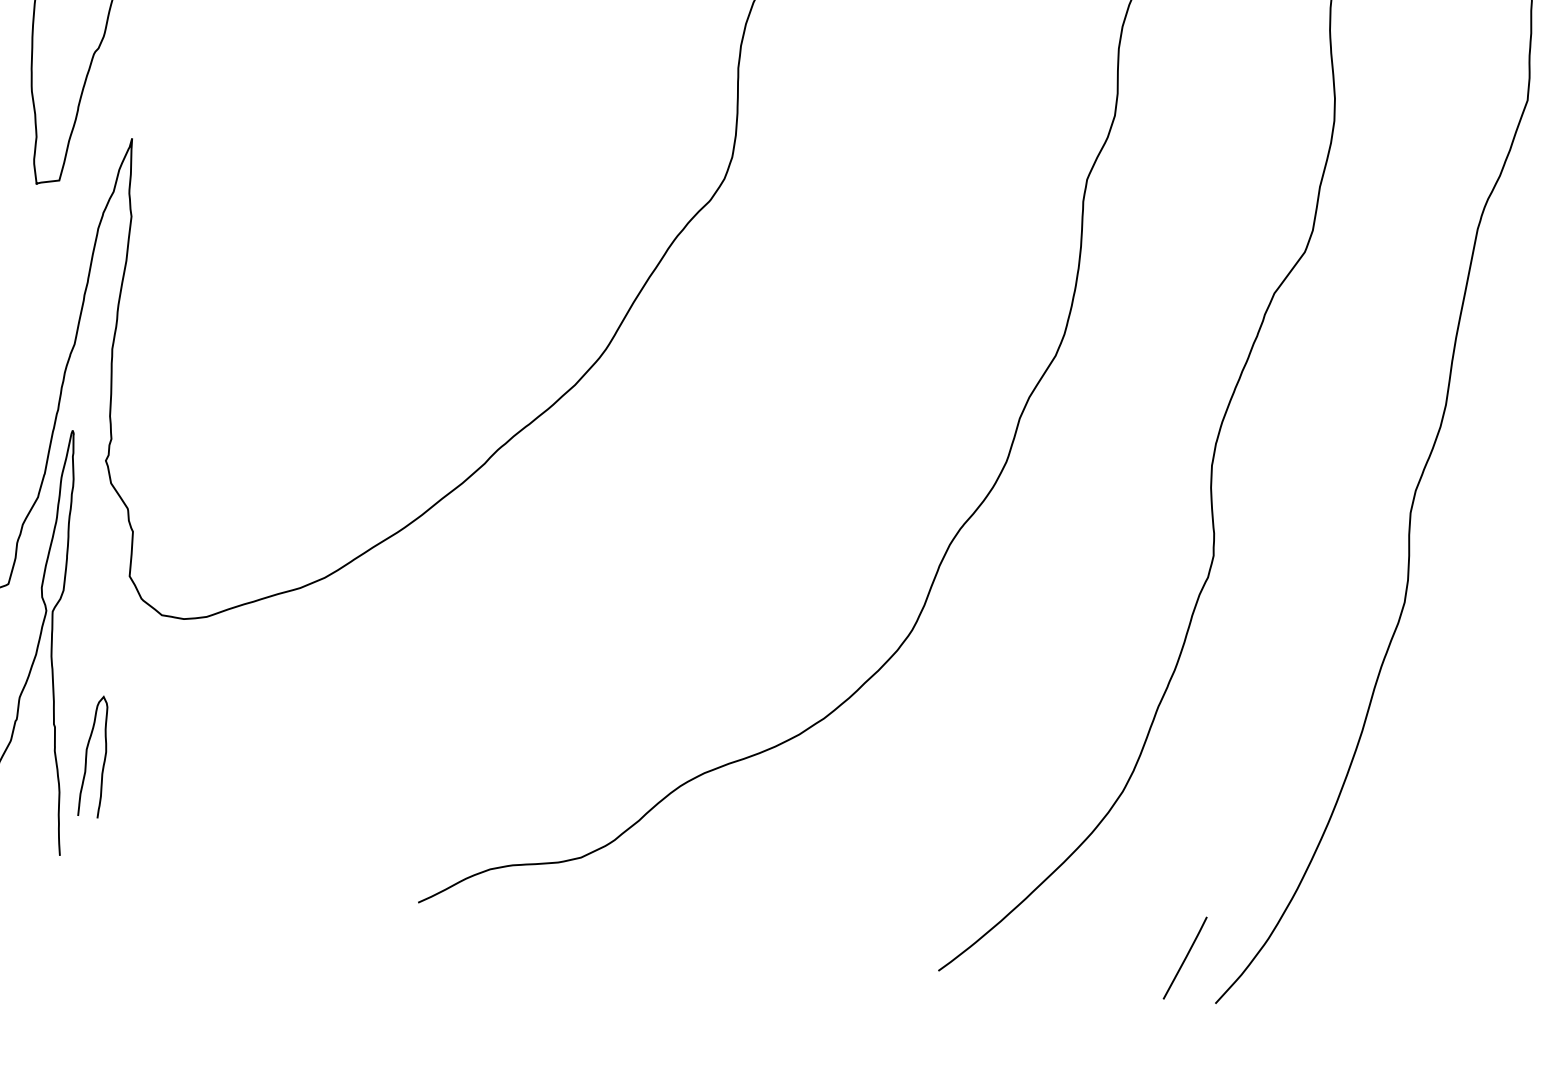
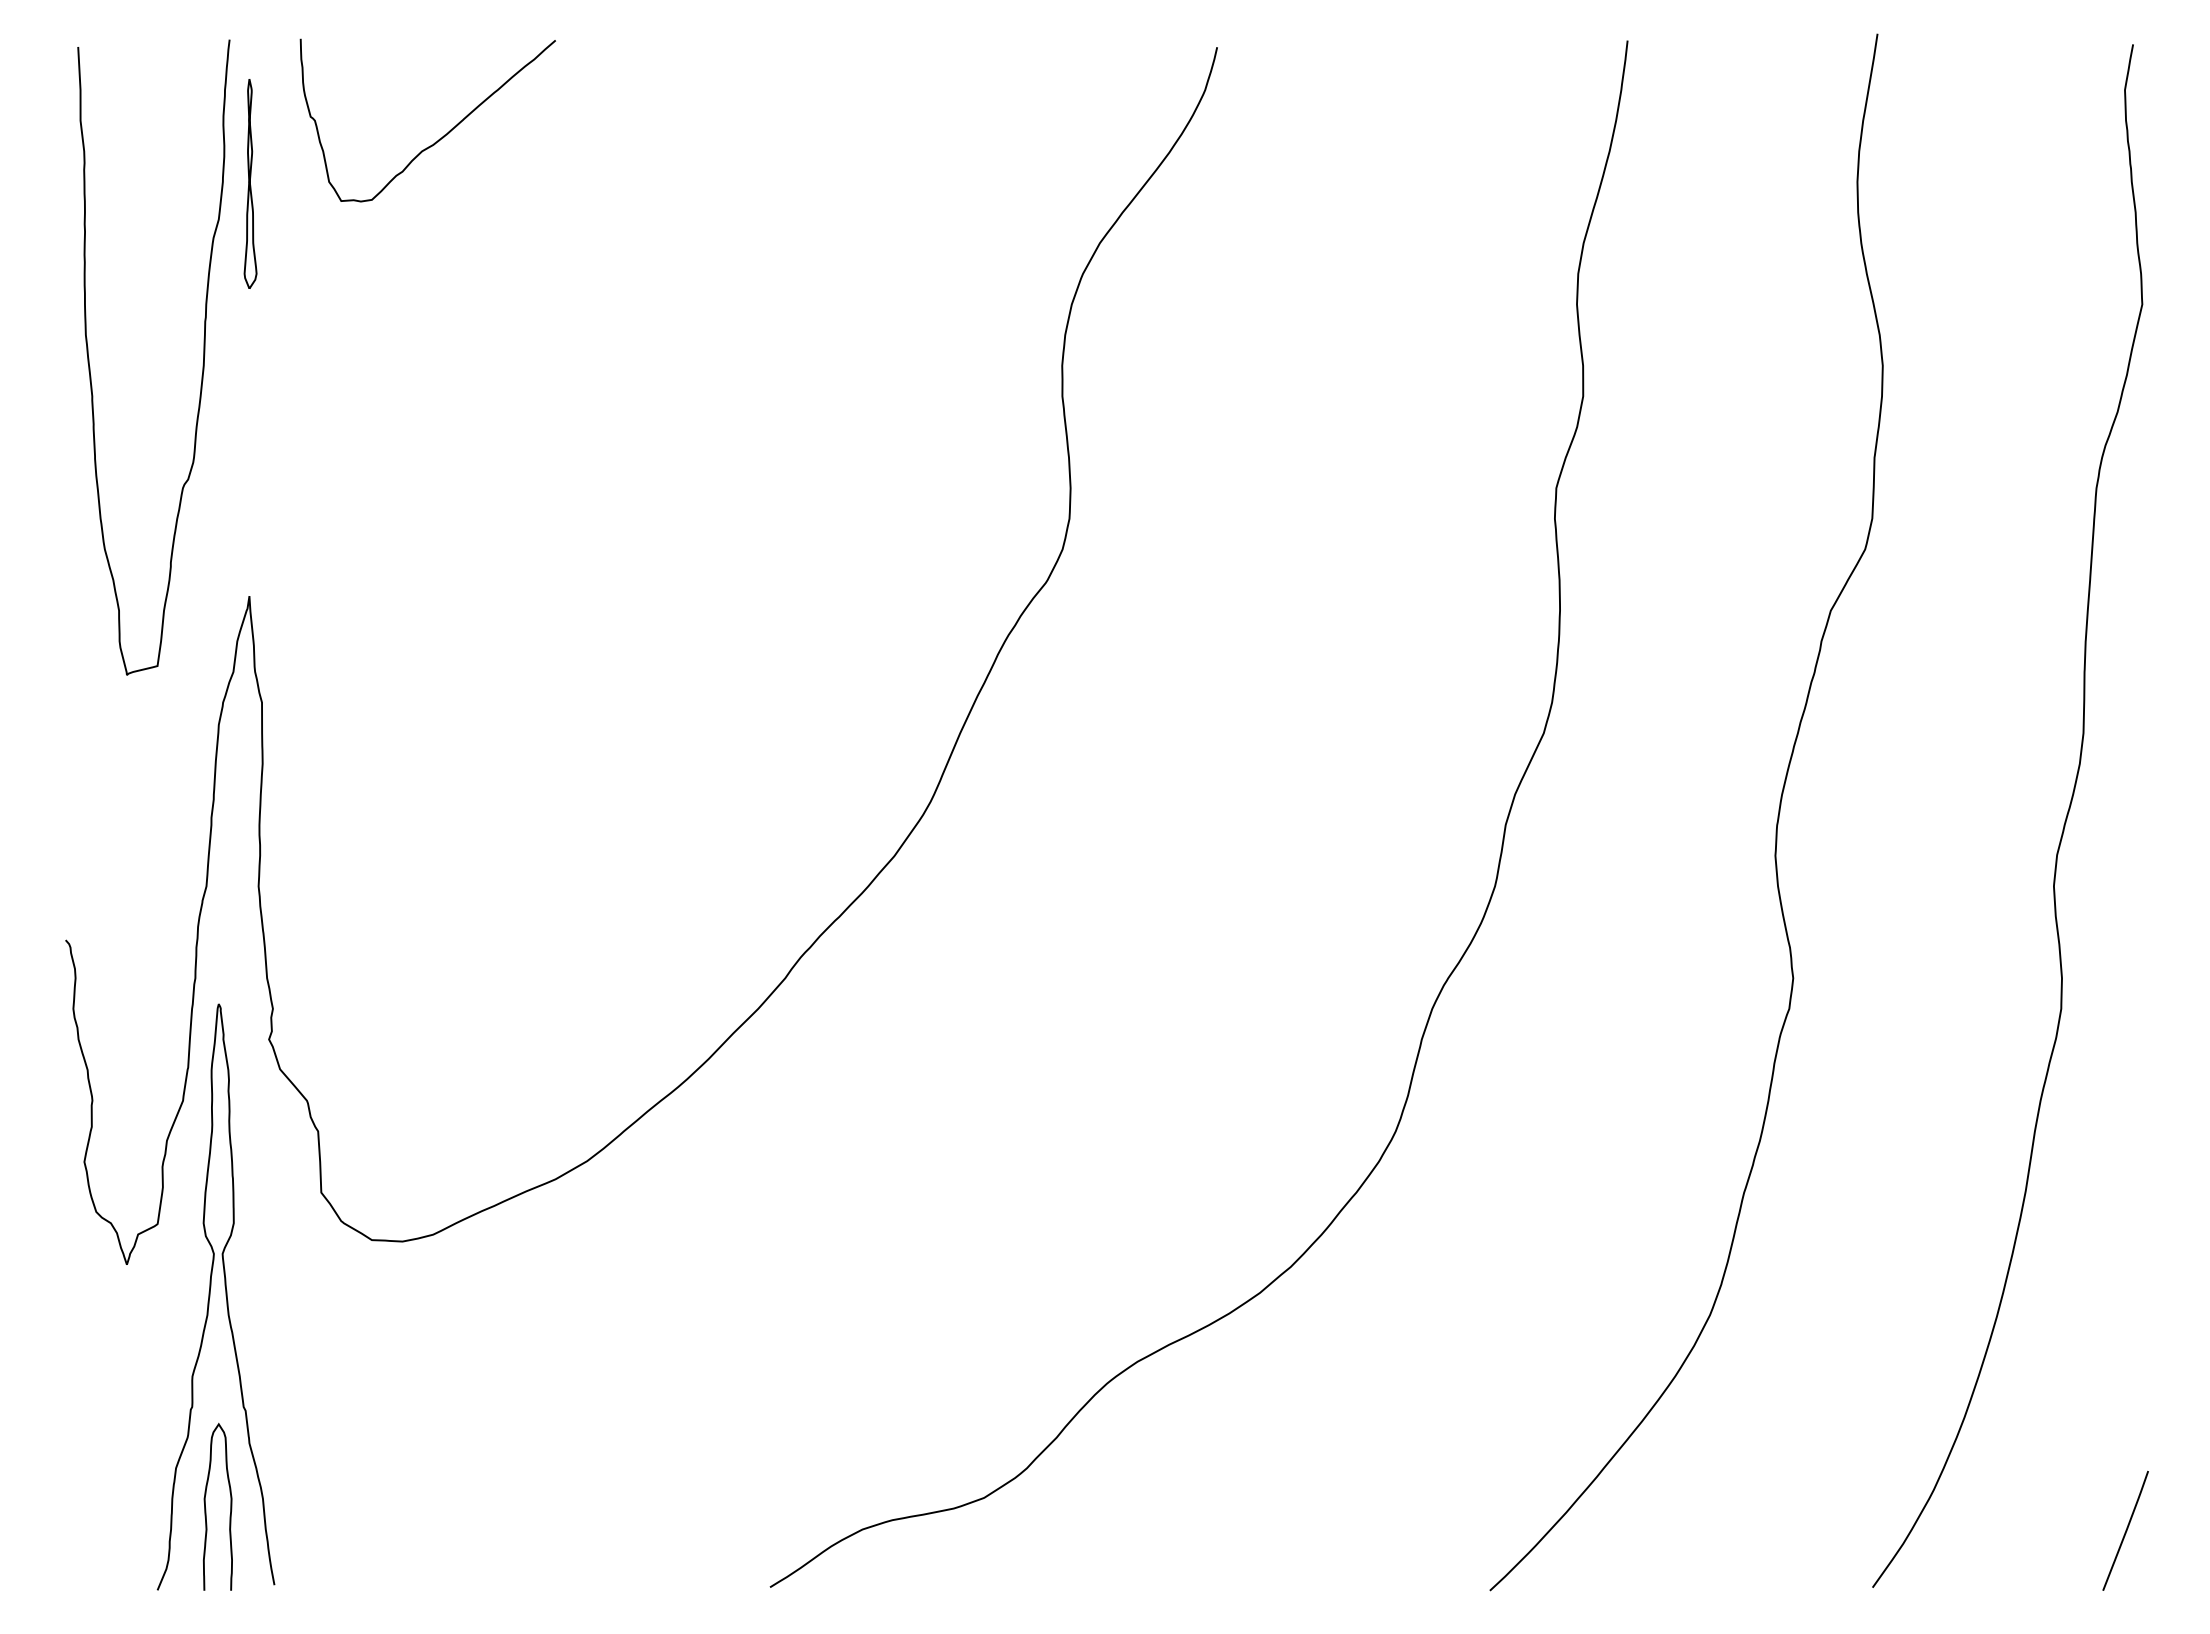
curve: (87, 756) -> (206, 1508), moved
line: (1185, 957) -> (2125, 1530), moved

